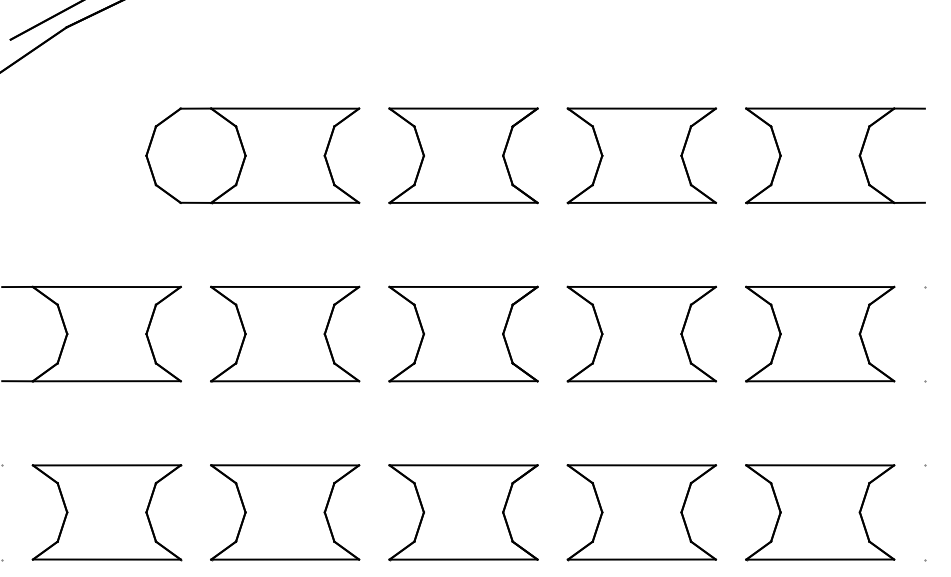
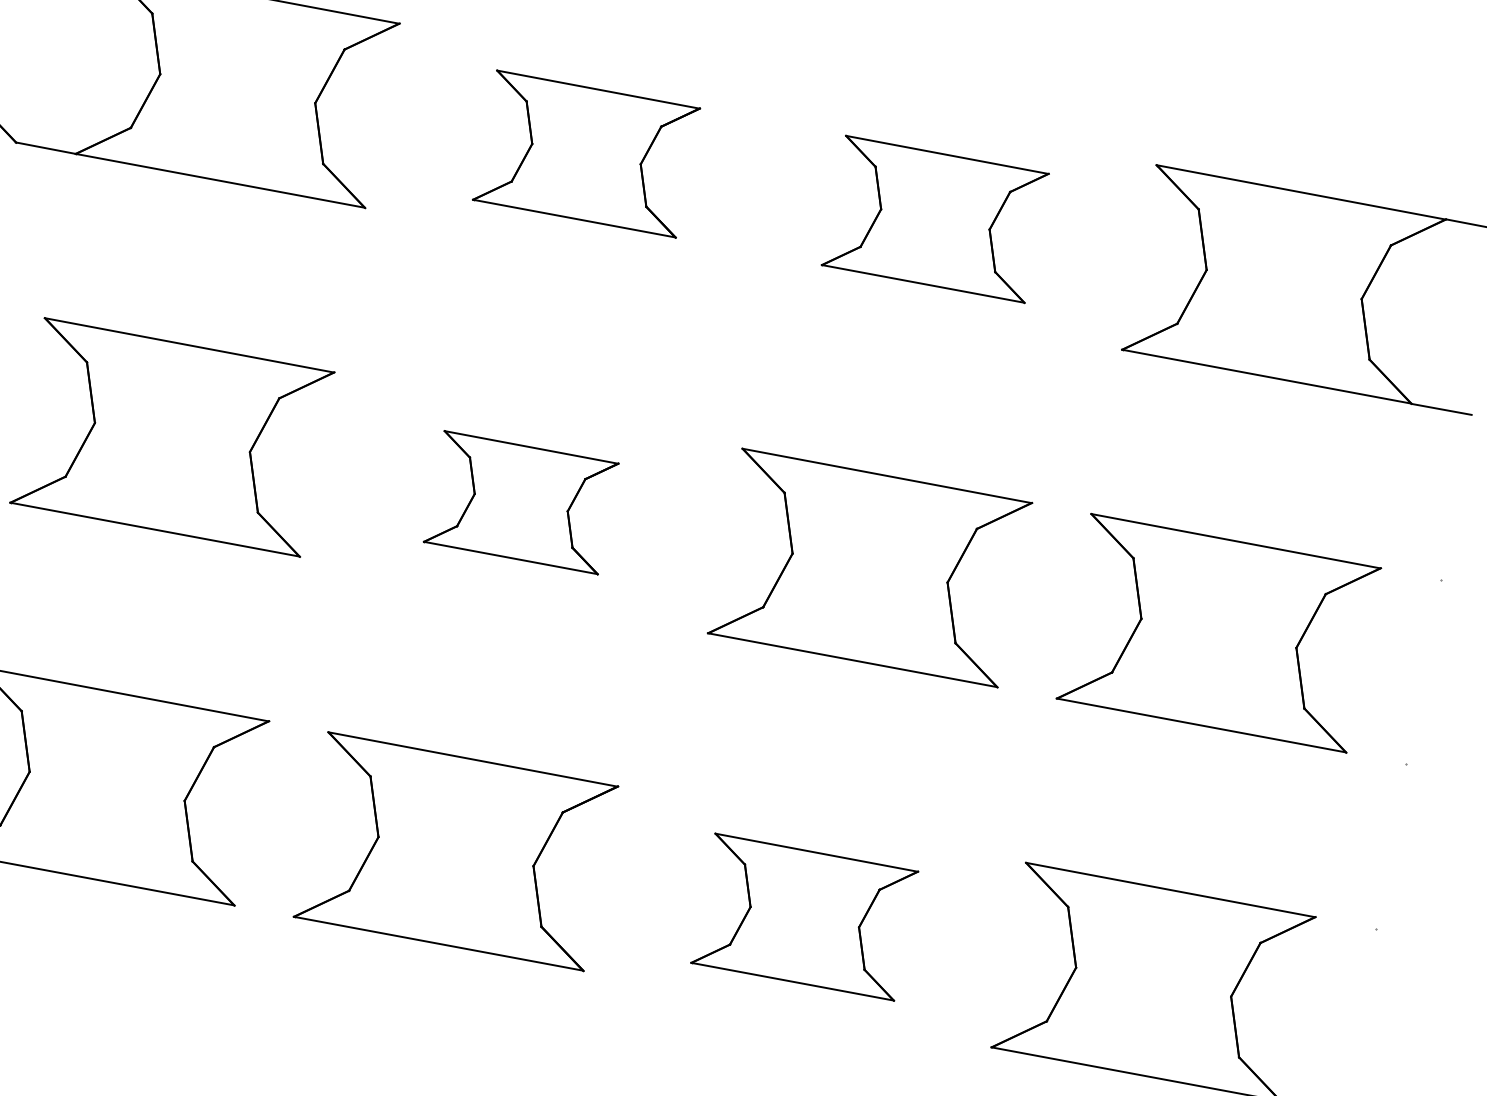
part: (463, 155) -> (586, 153), size x0.7
part: (641, 155) -> (934, 218), size x0.7
part: (463, 333) -> (521, 501), size x0.6
part: (641, 512) -> (803, 916), size x0.7

